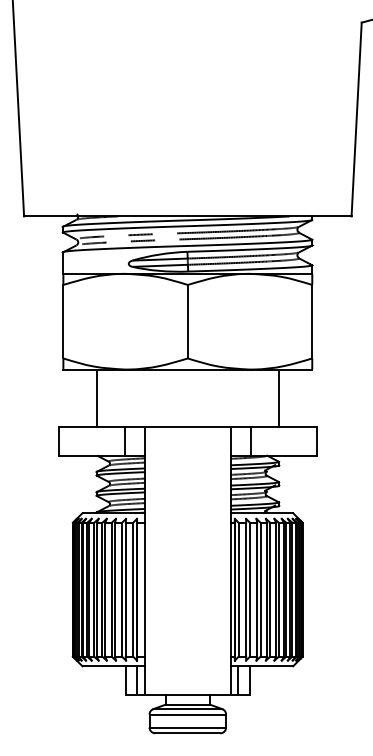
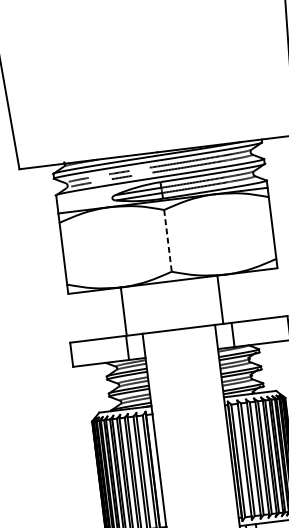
line: (187, 321) -> (167, 240), solid -> dashed
line: (96, 398) -> (123, 311), moved
line: (278, 398) -> (220, 299), moved

